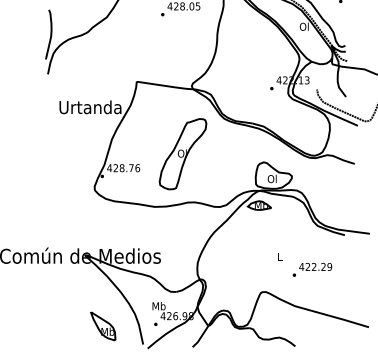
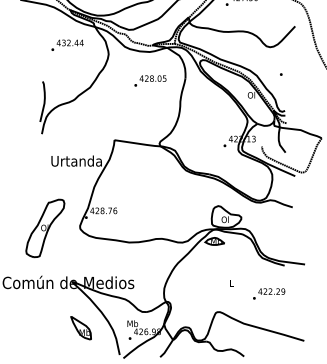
part: (183, 154) -> (45, 228), moved
text: (312, 269) -> (269, 293), moved
part: (102, 326) -> (80, 328), moved

